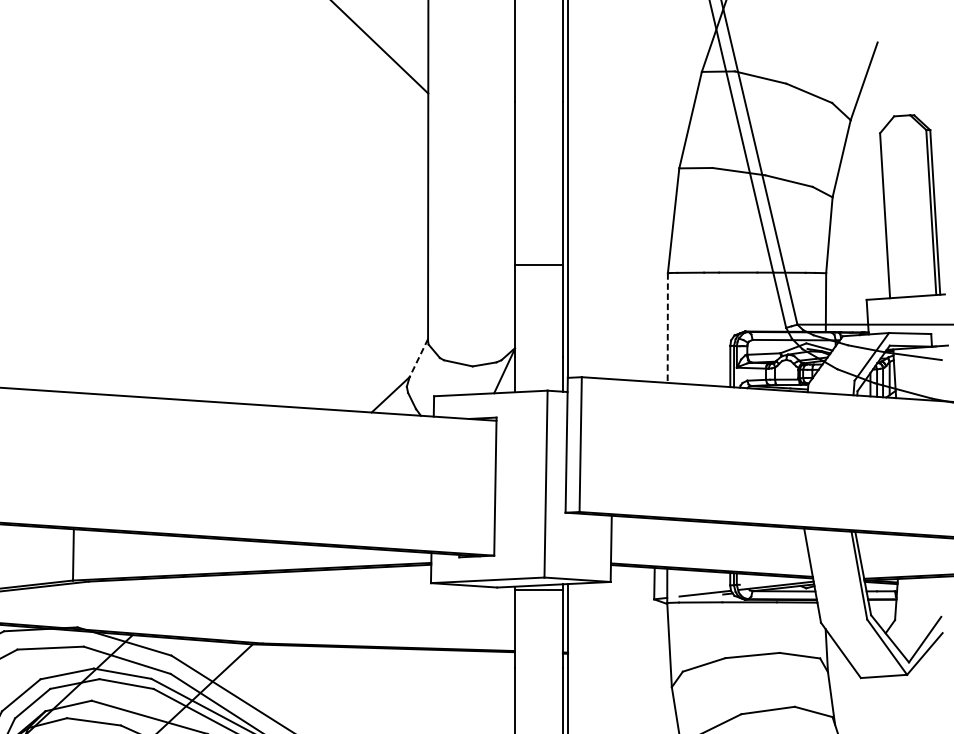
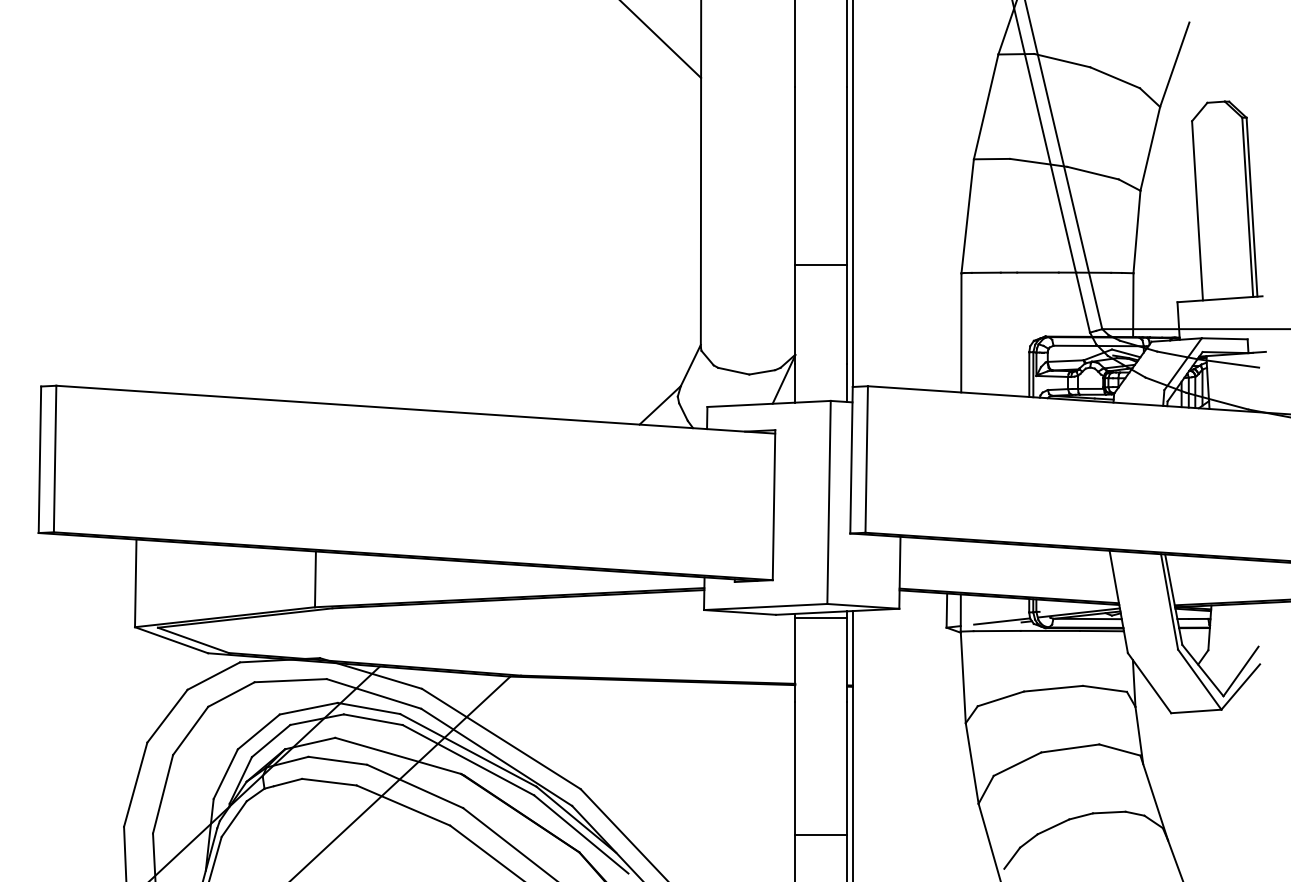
line: (667, 327) -> (961, 332), dashed -> solid
line: (418, 358) -> (690, 365), dashed -> solid

